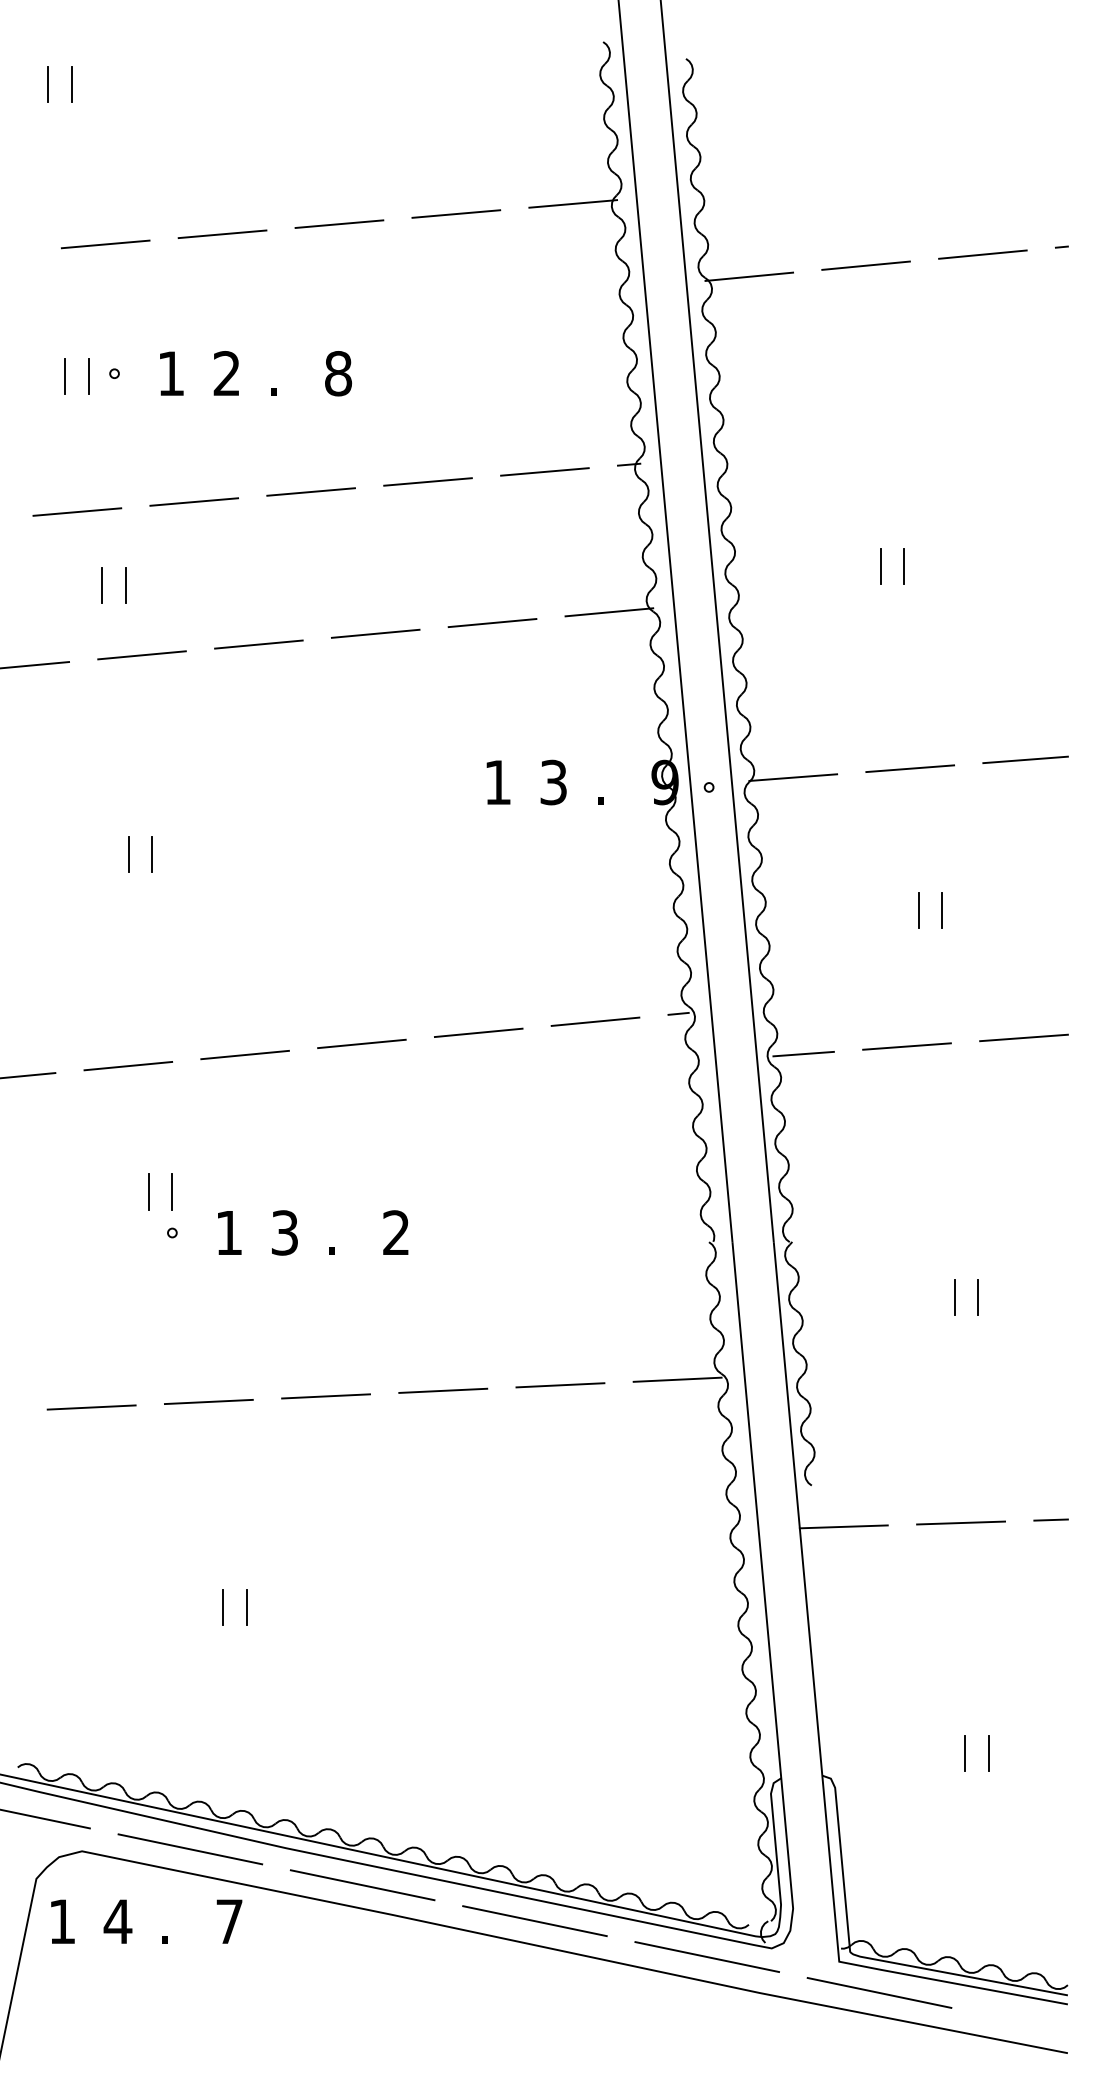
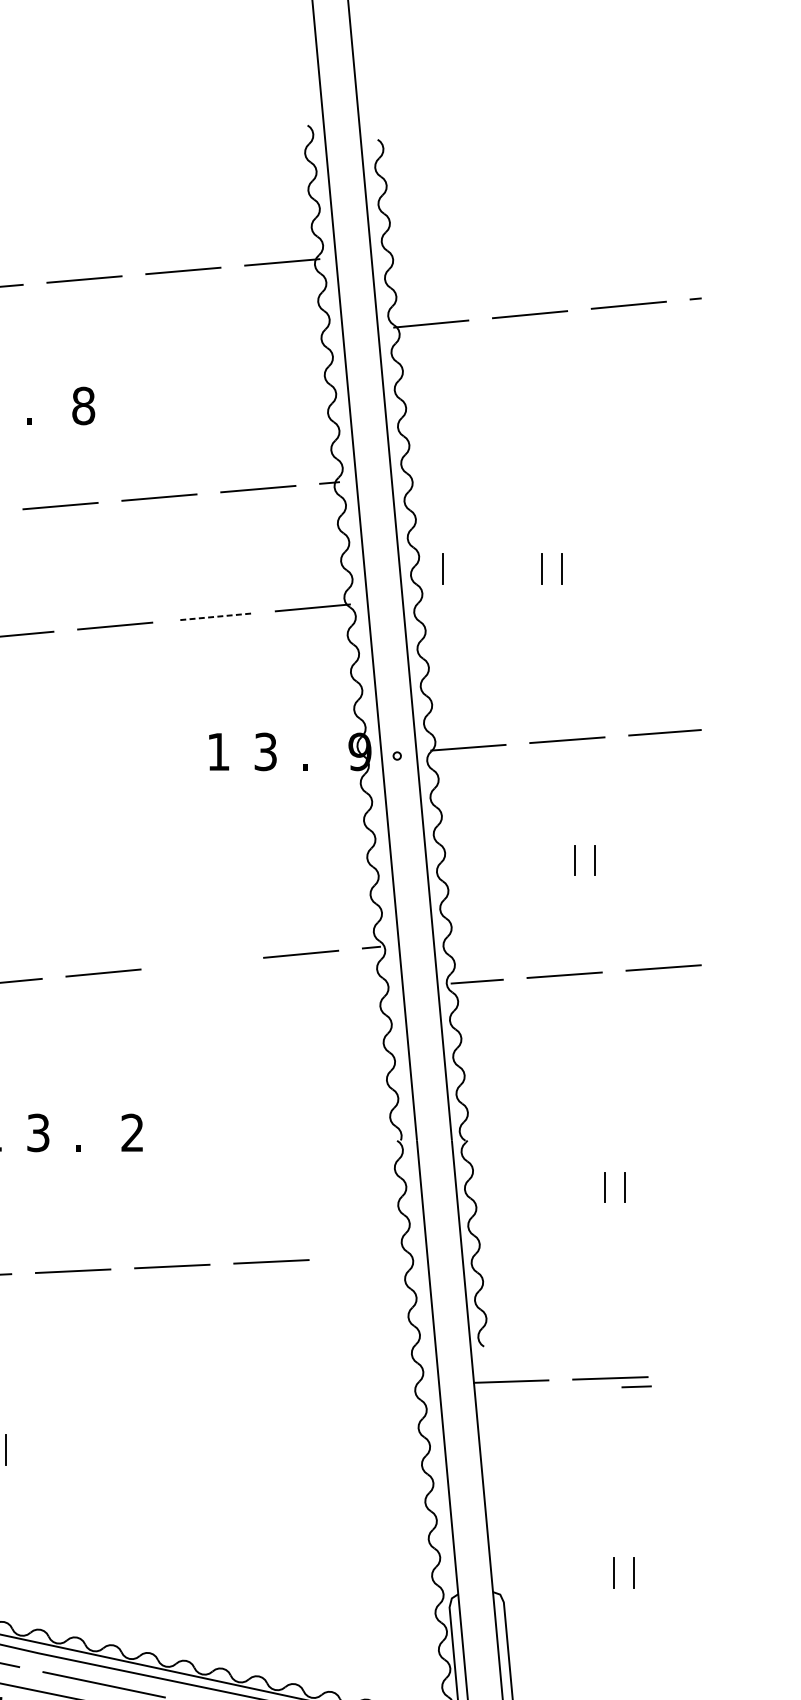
line: (762, 566) -> (442, 569), added
line: (492, 623) -> (213, 617), solid -> dashed
line: (478, 1032) -> (202, 963), removed
line: (677, 1379) -> (370, 1256), removed
line: (1050, 1519) -> (636, 1386), moved

